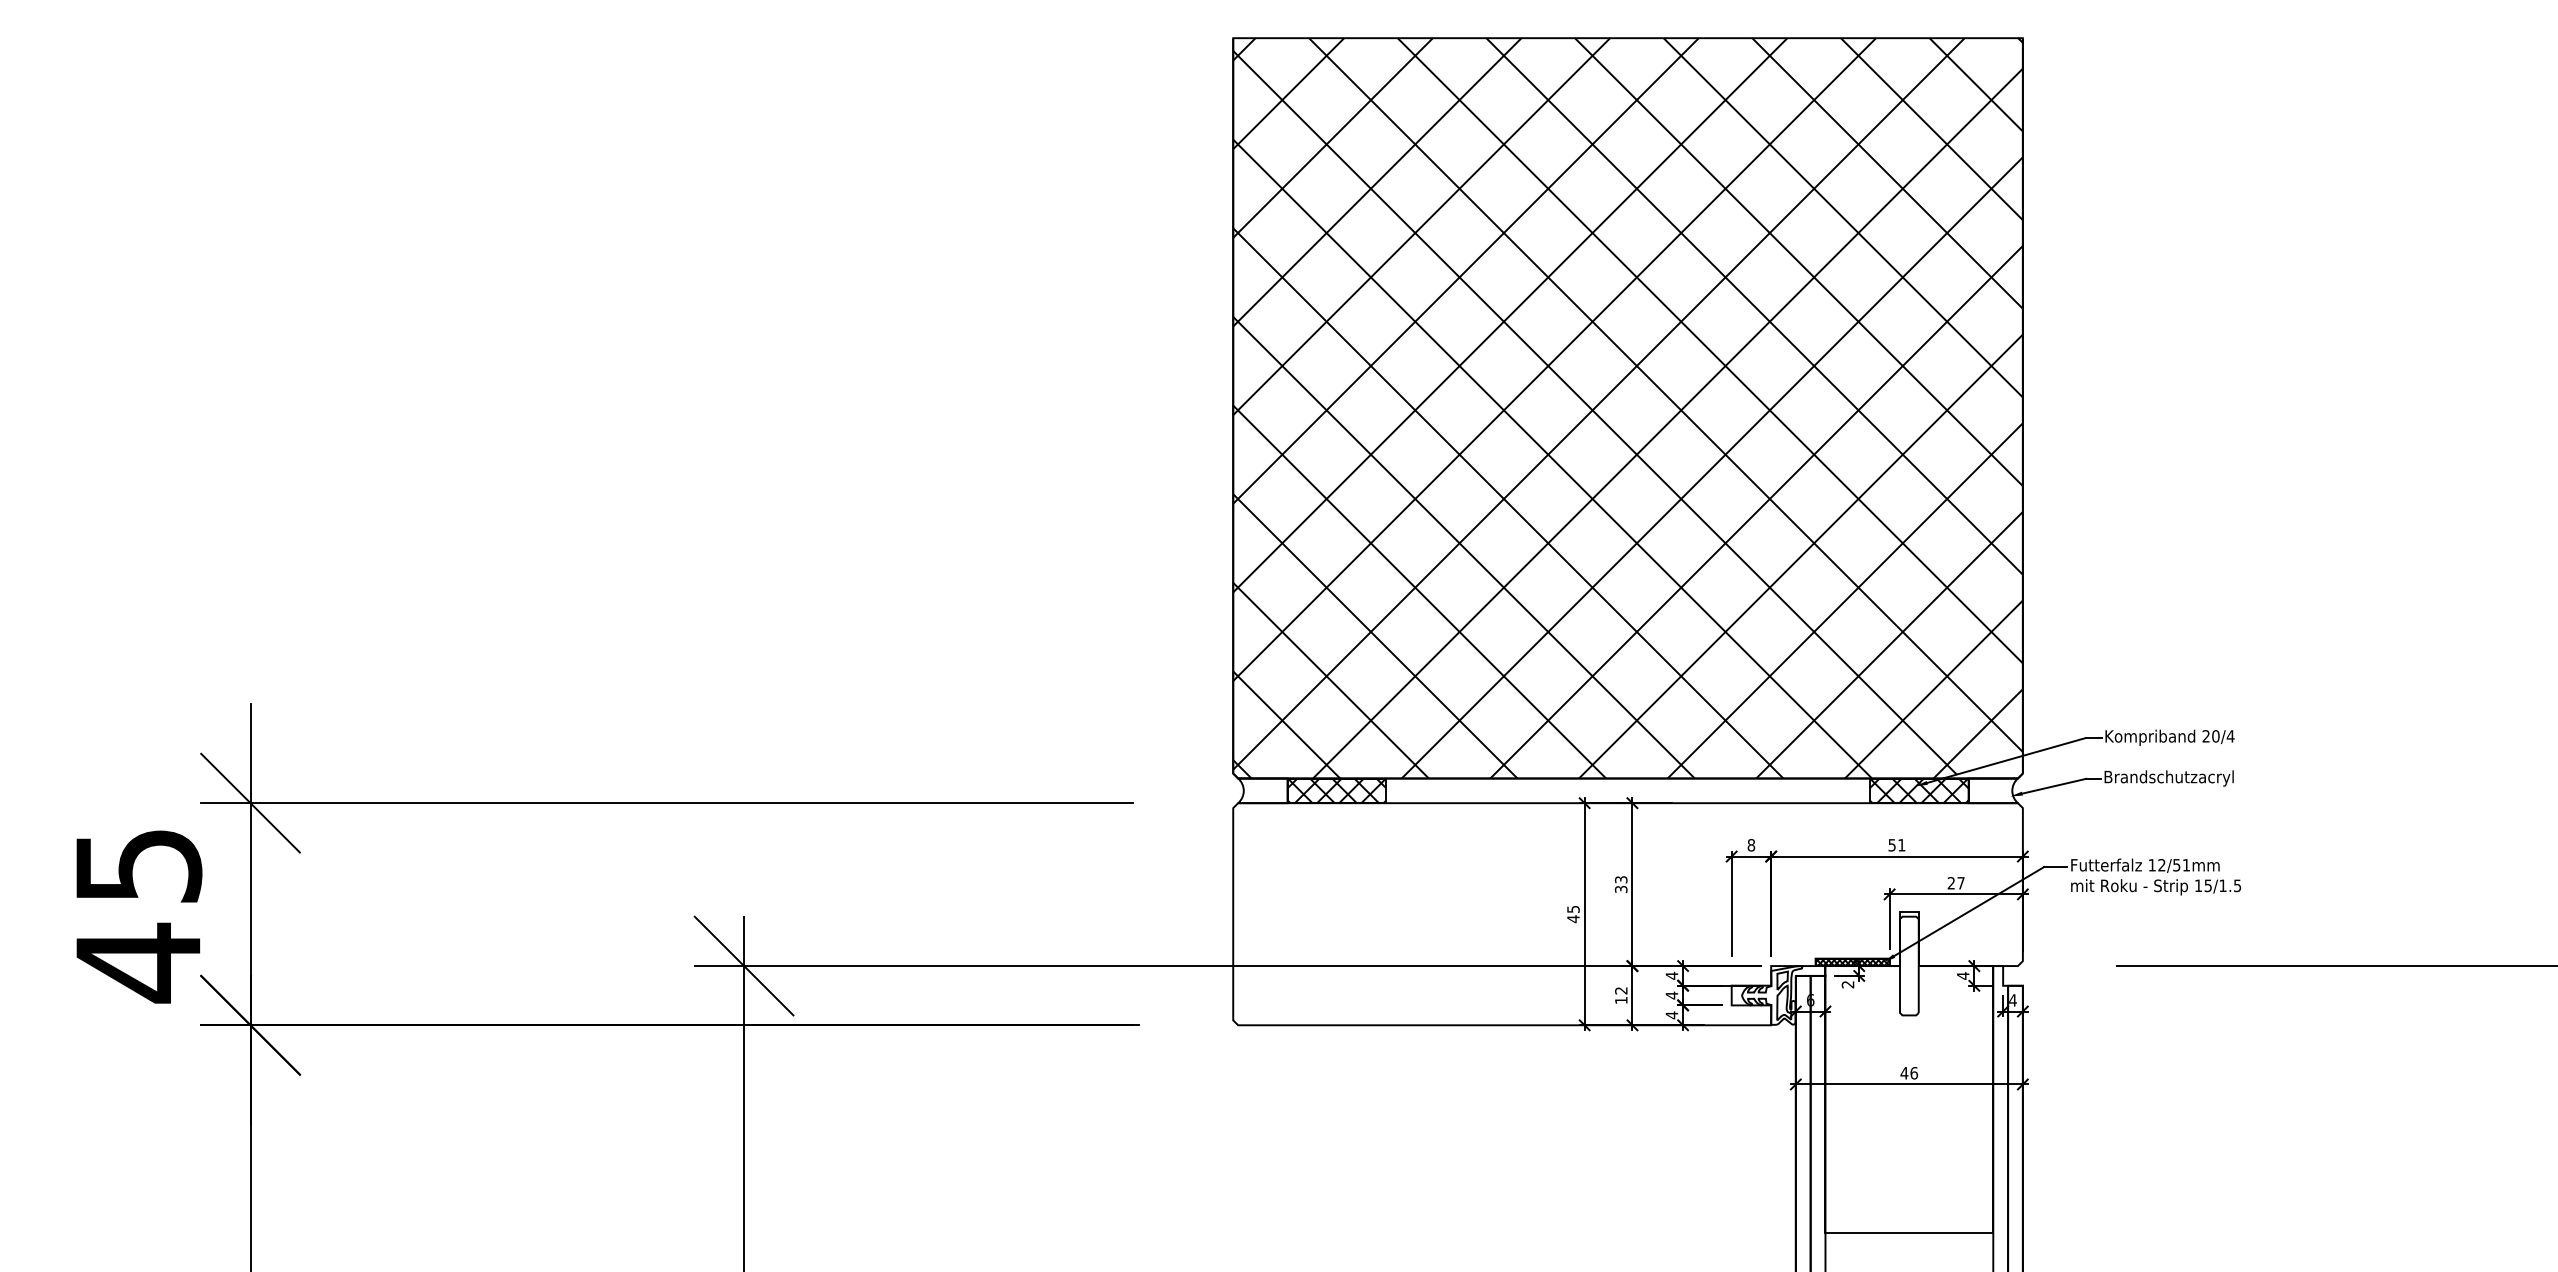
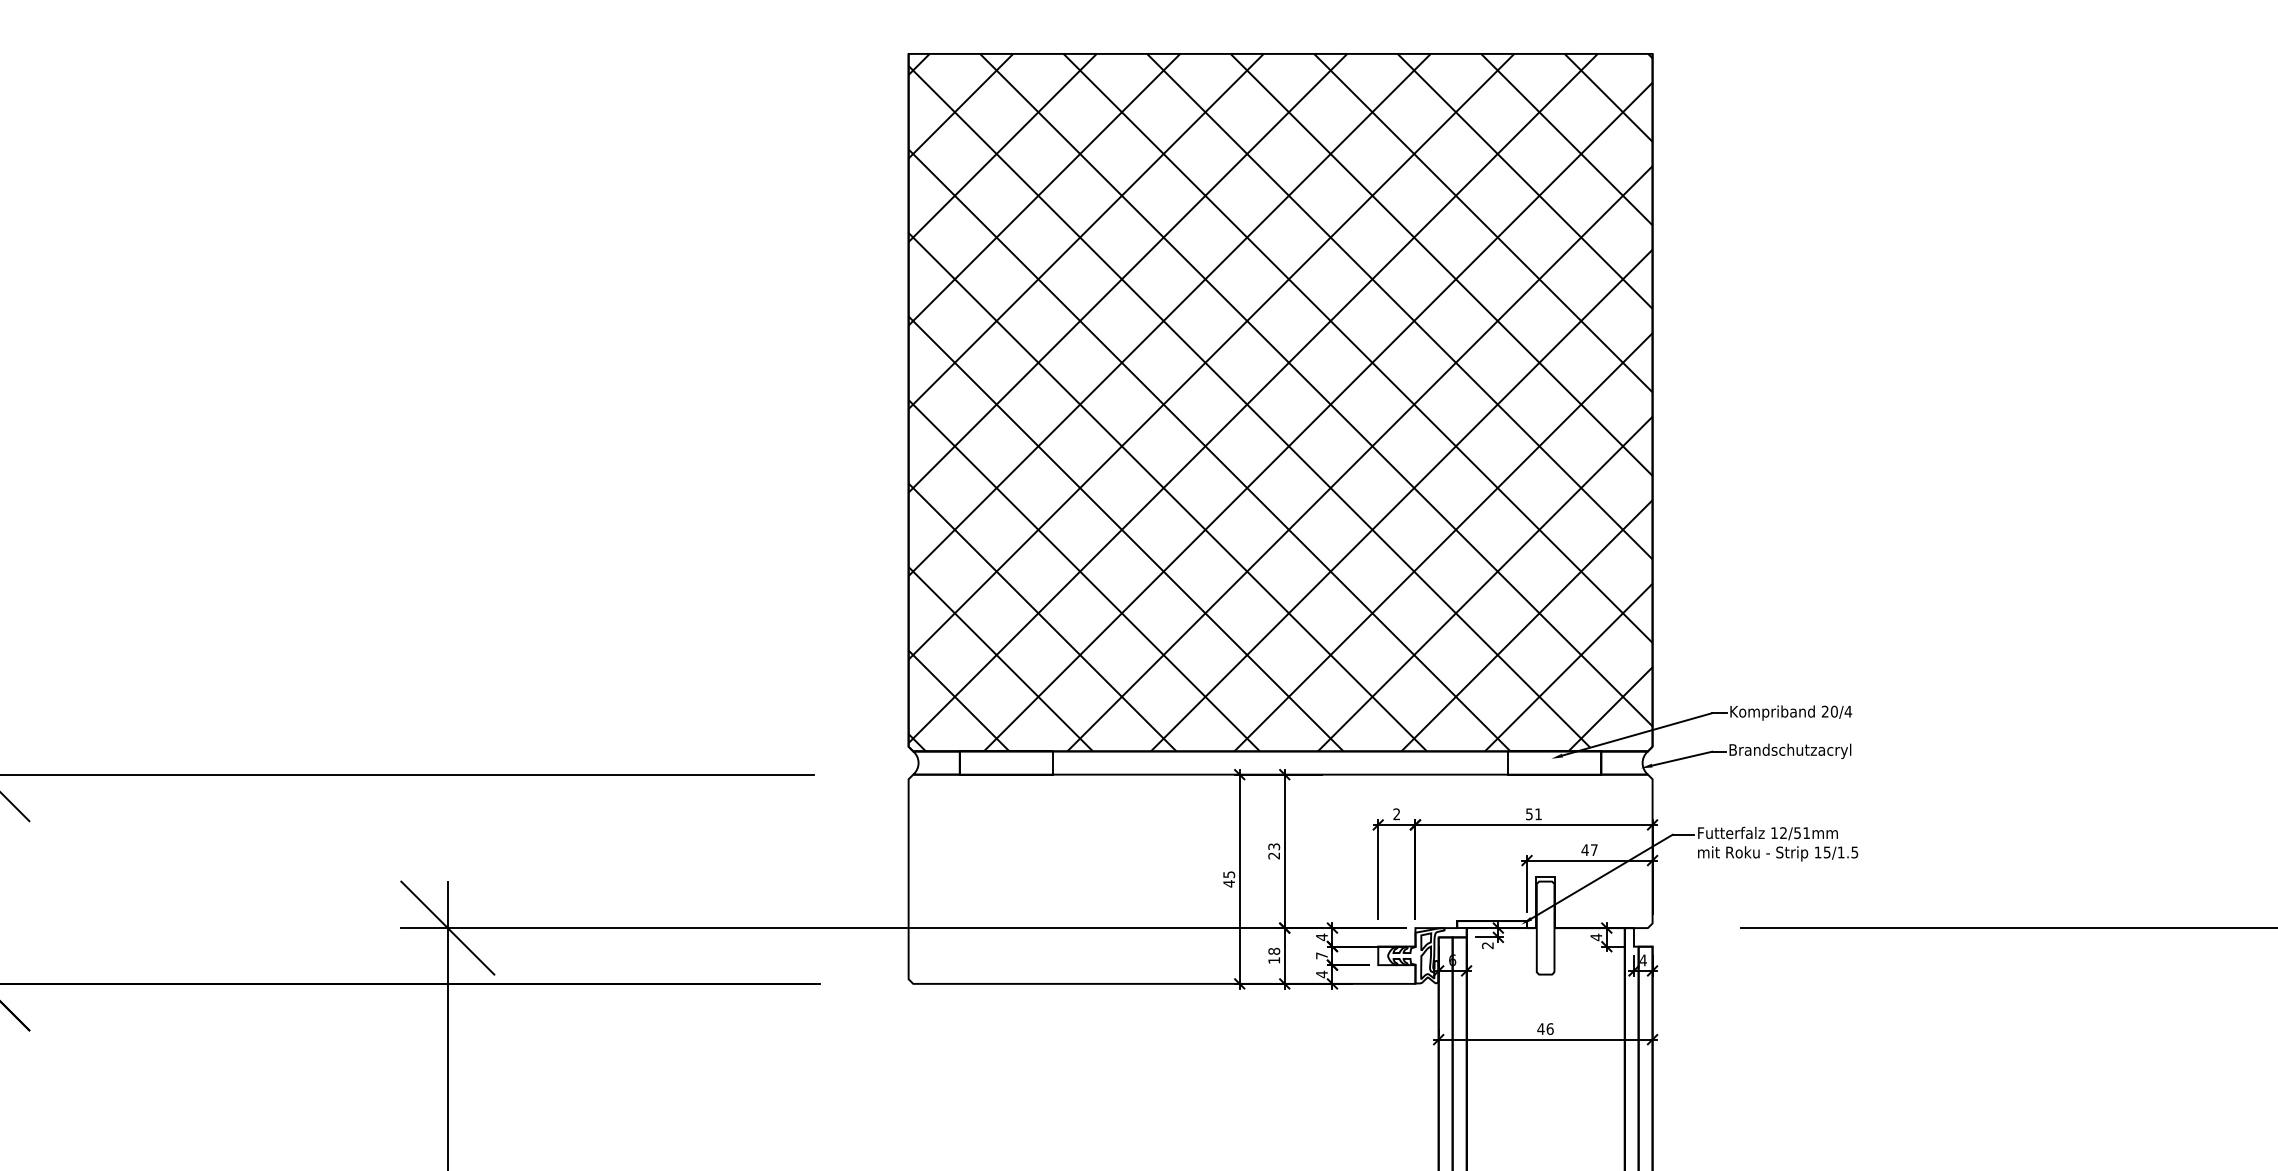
hatch: (1336, 790) -> (1005, 762), removed
hatch: (1918, 790) -> (1554, 762), removed
text: (1751, 845) -> (1396, 814), 8 -> 2
text: (1951, 883) -> (1585, 850), 27 -> 47
text: (1621, 889) -> (1274, 855), 33 -> 23
hatch: (1852, 962) -> (1492, 924), removed
text: (1621, 990) -> (1274, 951), 12 -> 18
text: (1671, 995) -> (1321, 955), 4 -> 7

